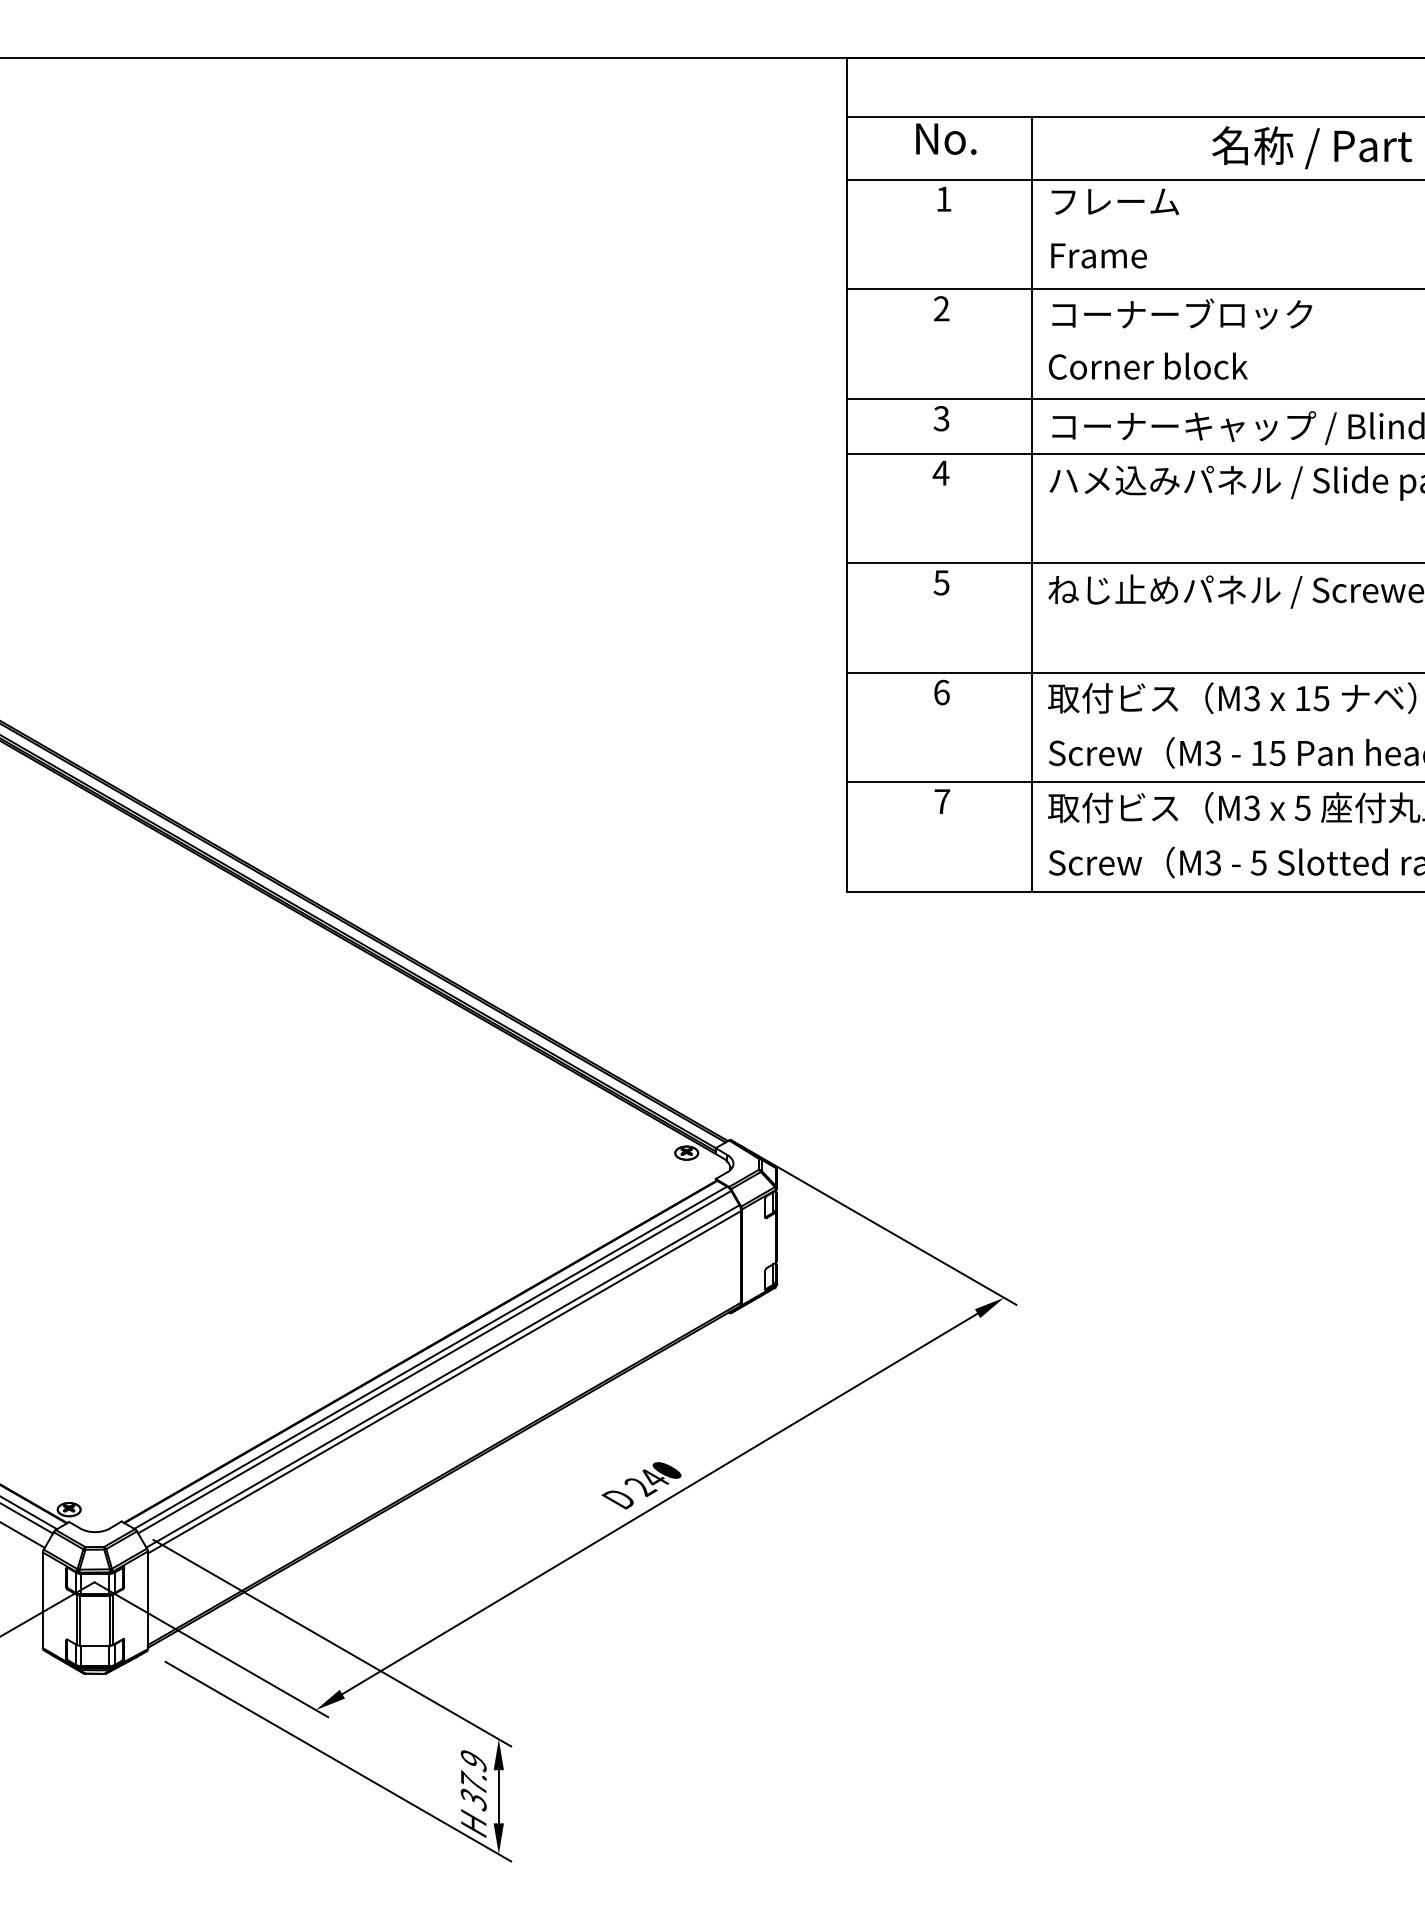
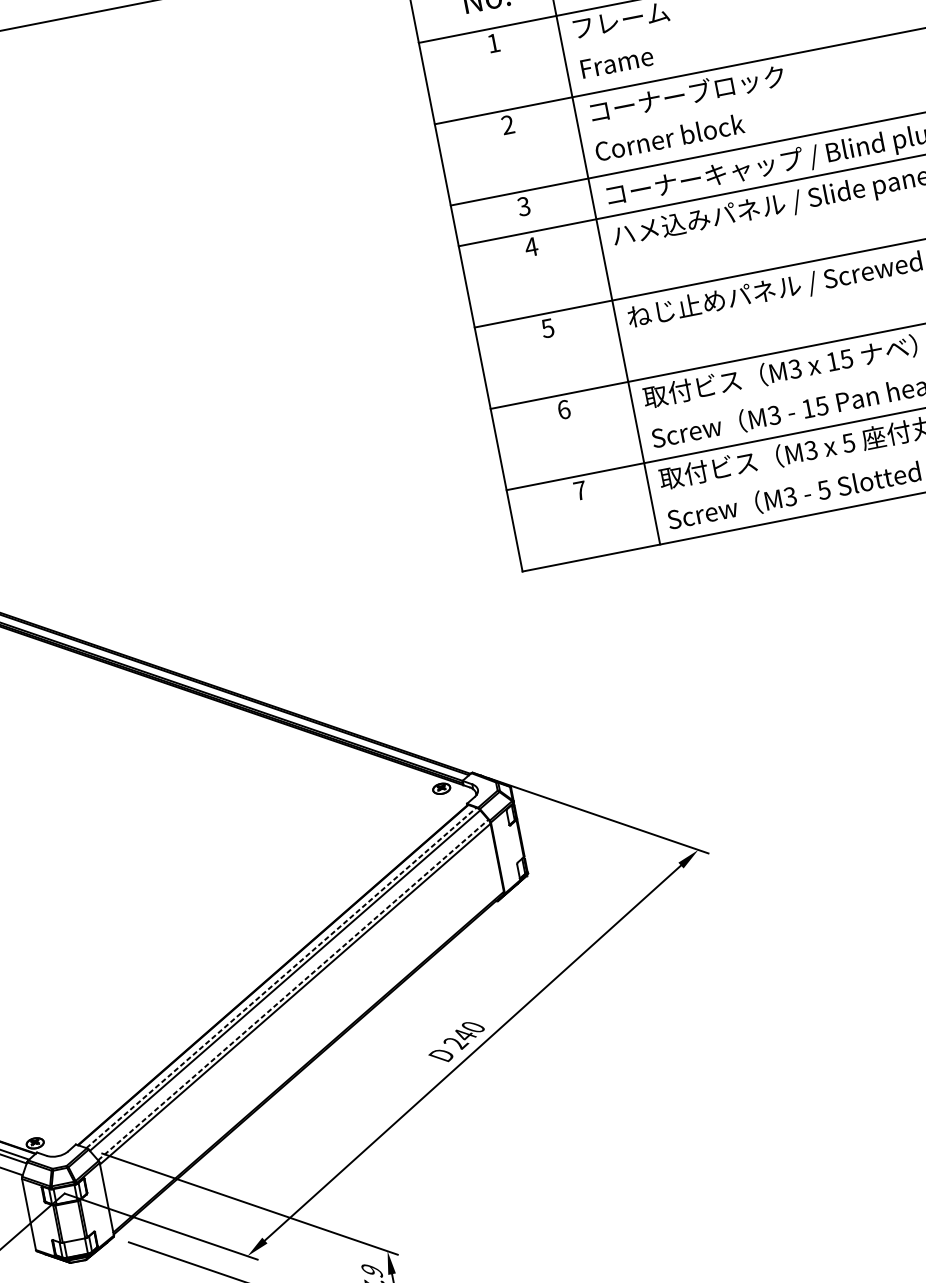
line: (431, 1357) -> (282, 977), solid -> dashed
line: (443, 1376) -> (293, 990), solid -> dashed

